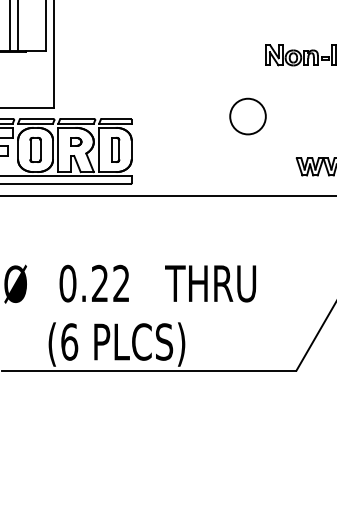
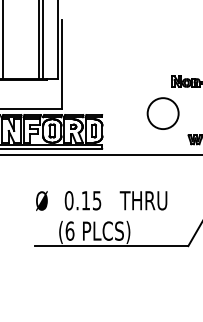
circle: (246, 116) -> (162, 113), size x1.67
text: (110, 283) -> (91, 200), 0.22 -> 0.15

